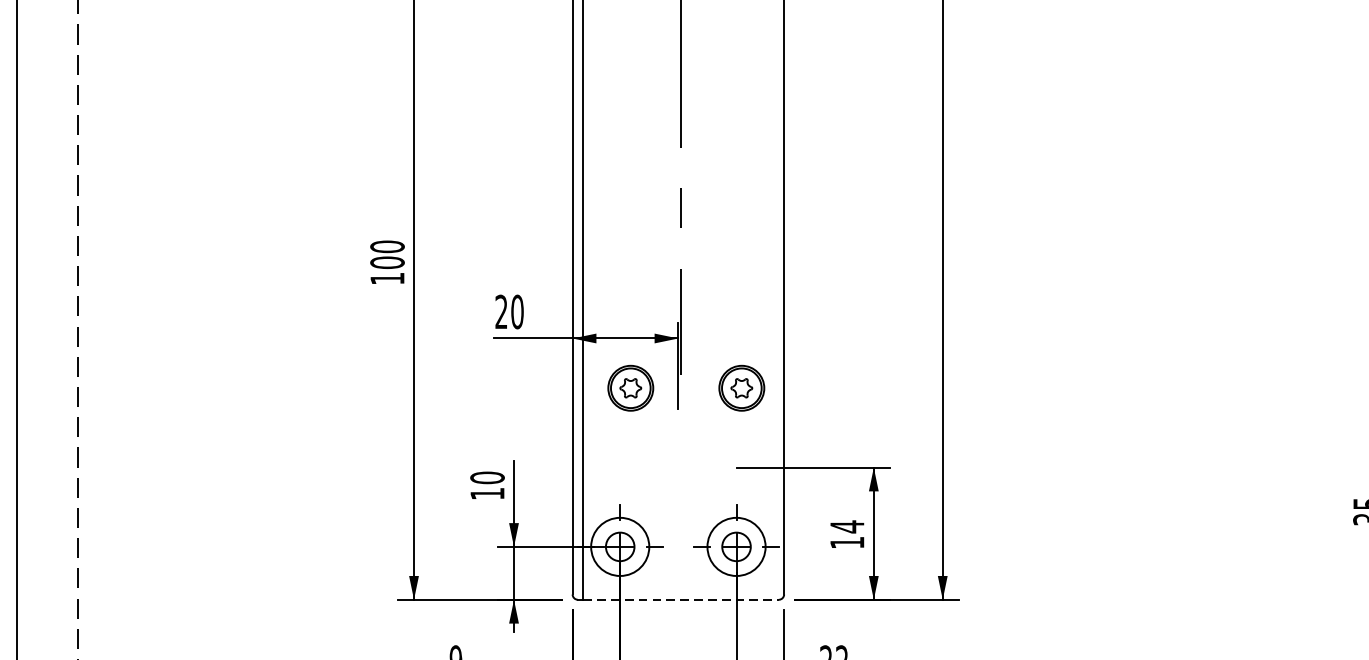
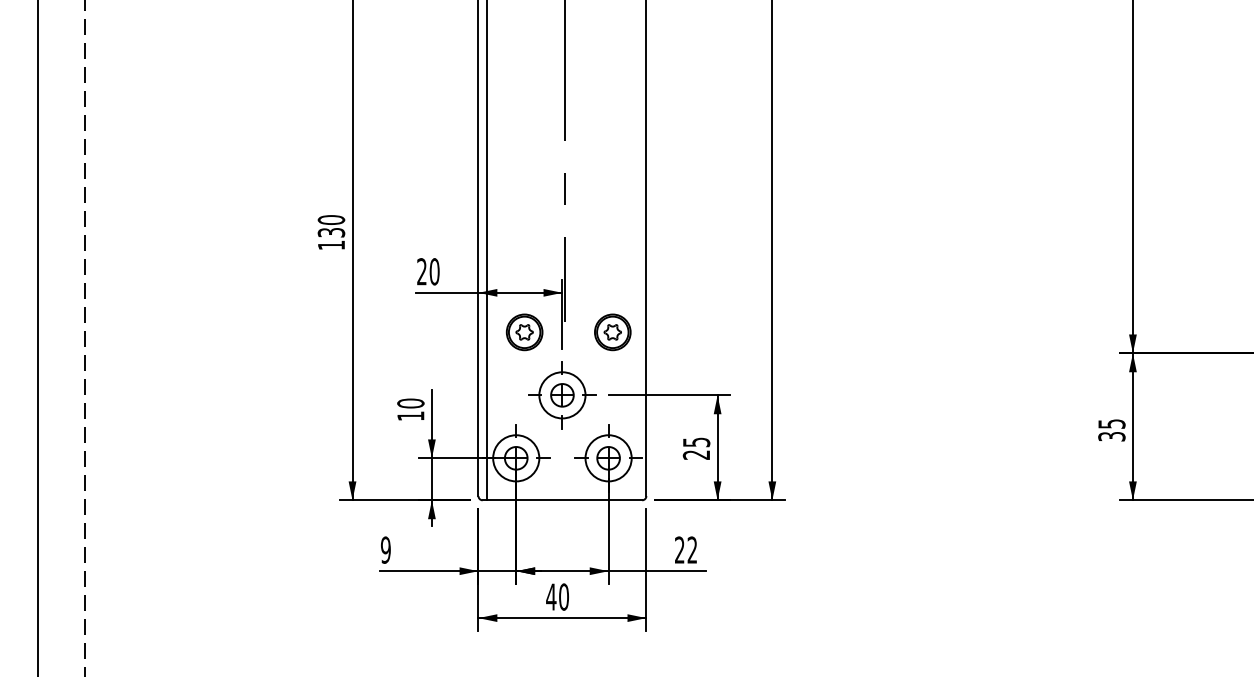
text: (387, 262) -> (331, 232), 100 -> 130
part: (678, 467) -> (562, 395), added
text: (847, 534) -> (696, 448), 14 -> 25
line: (680, 600) -> (564, 500), dashed -> solid

